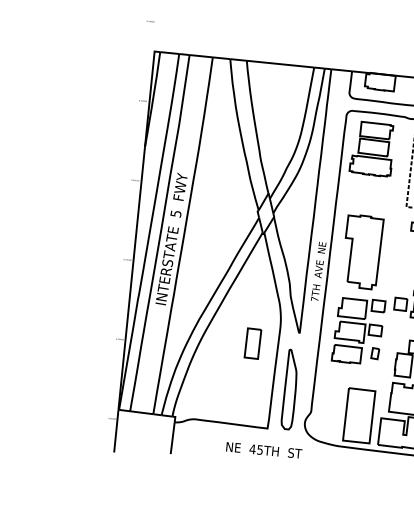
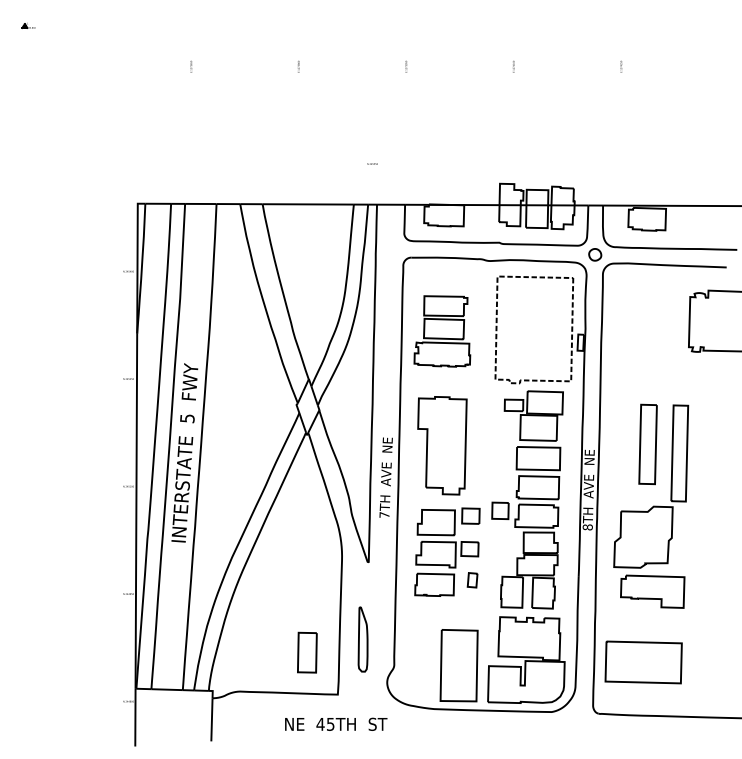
text: (150, 21) -> (372, 163), moved
part: (372, 149) -> (442, 331), moved
part: (253, 343) -> (307, 652), moved
part: (289, 389) -> (362, 639), size x0.6

